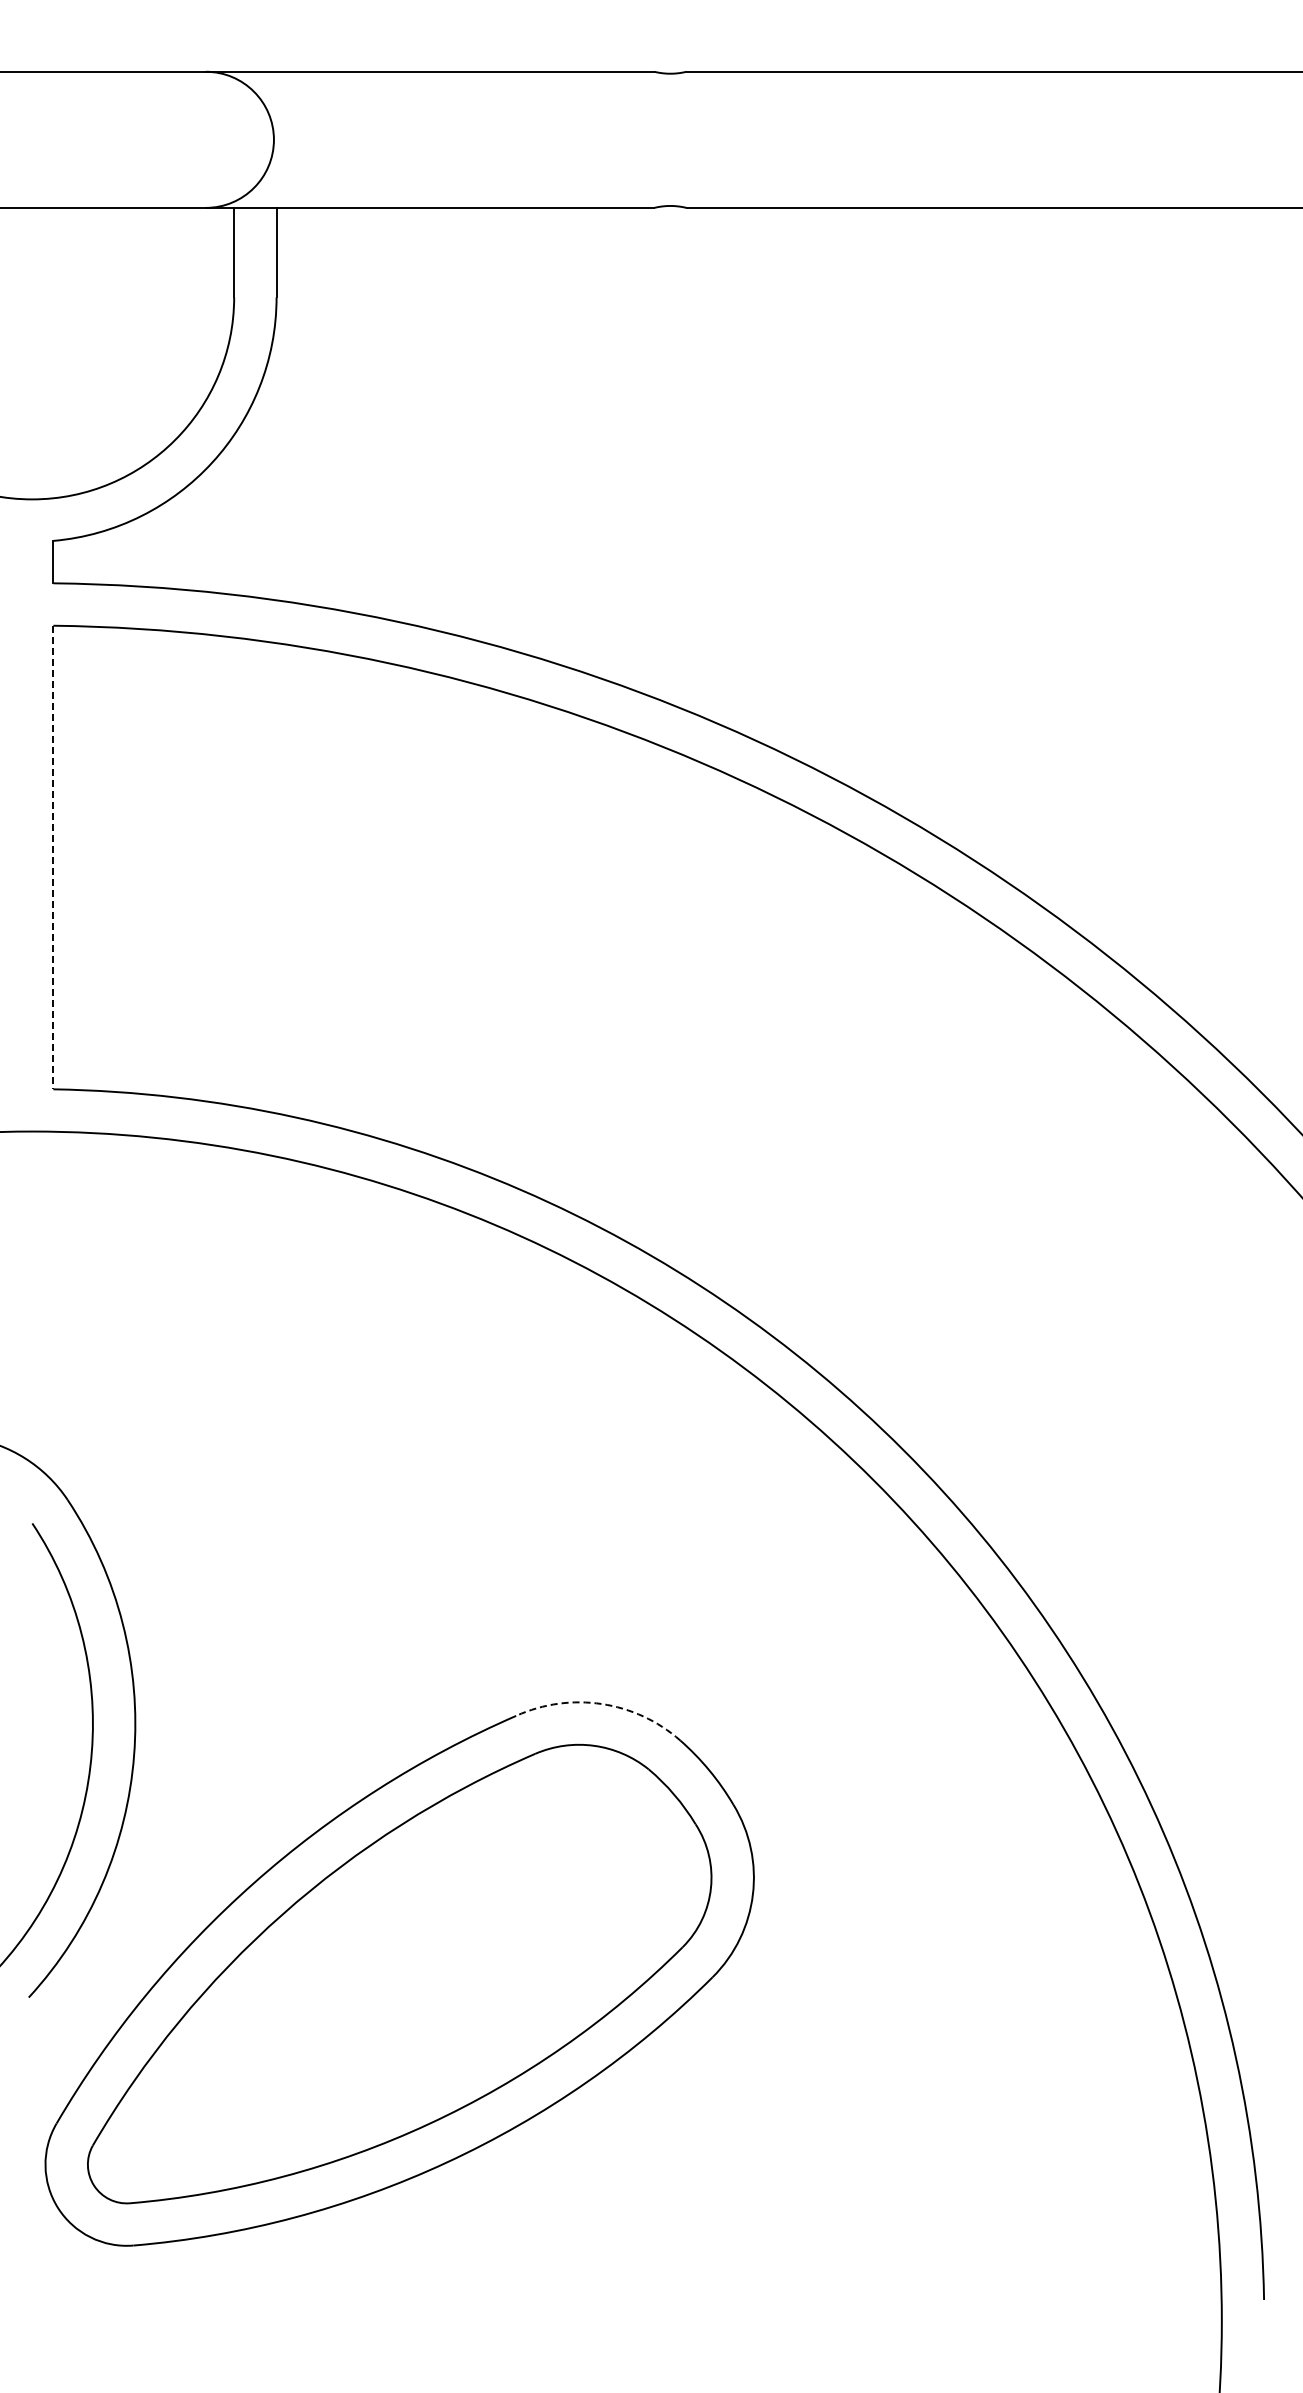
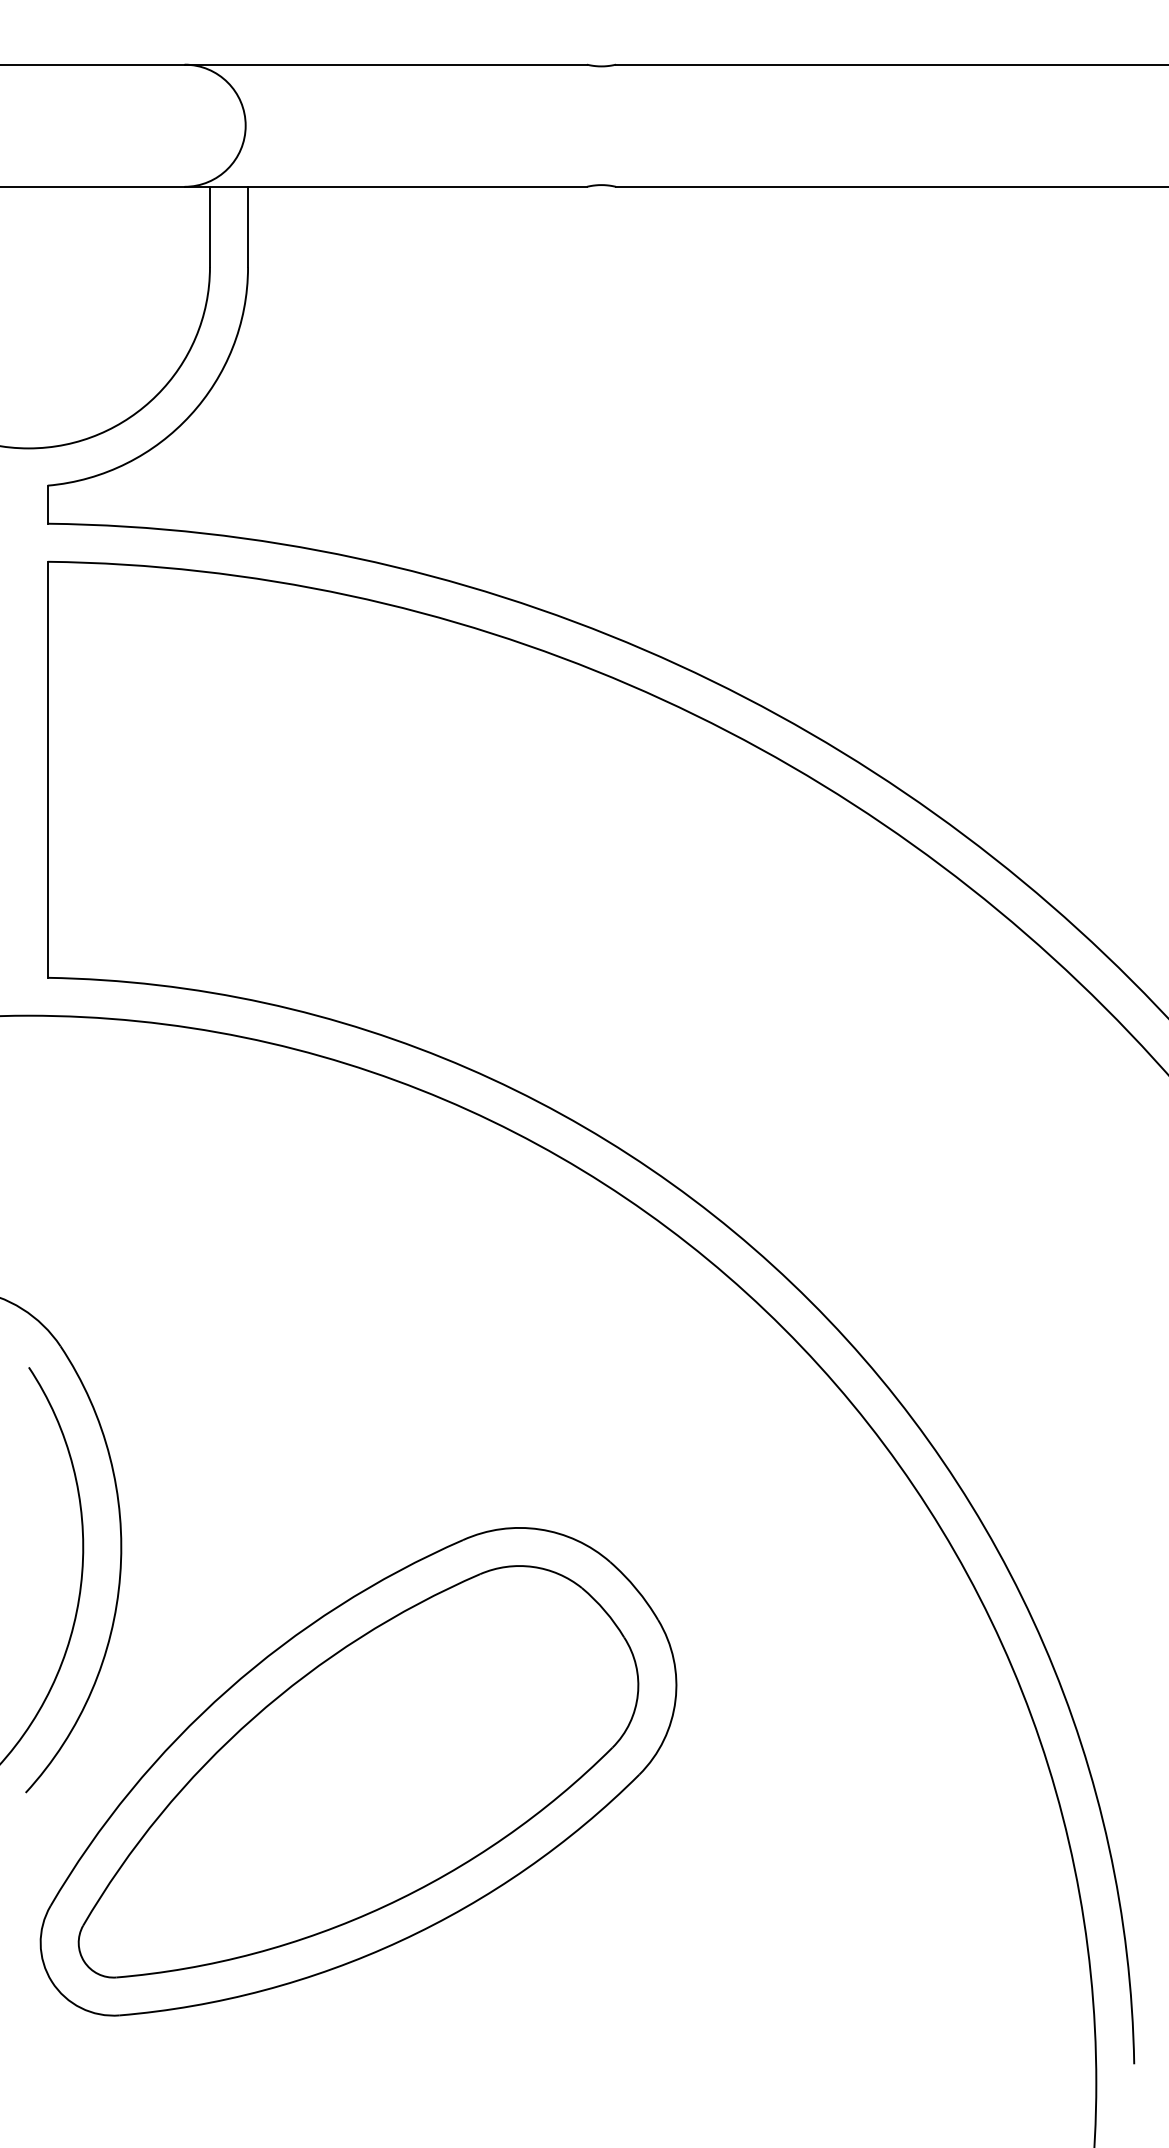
line: (53, 857) -> (47, 769), dashed -> solid
arc: (601, 1704) -> (539, 1529), dashed -> solid

